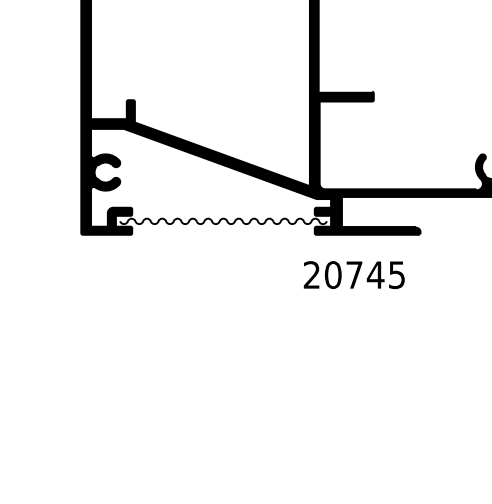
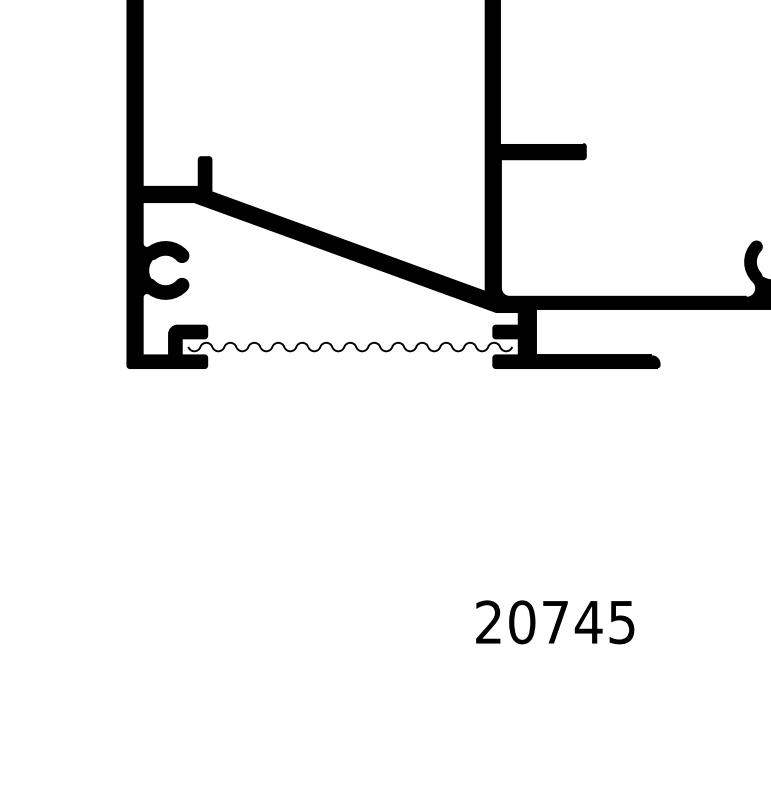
text: (353, 275) -> (553, 622), moved

